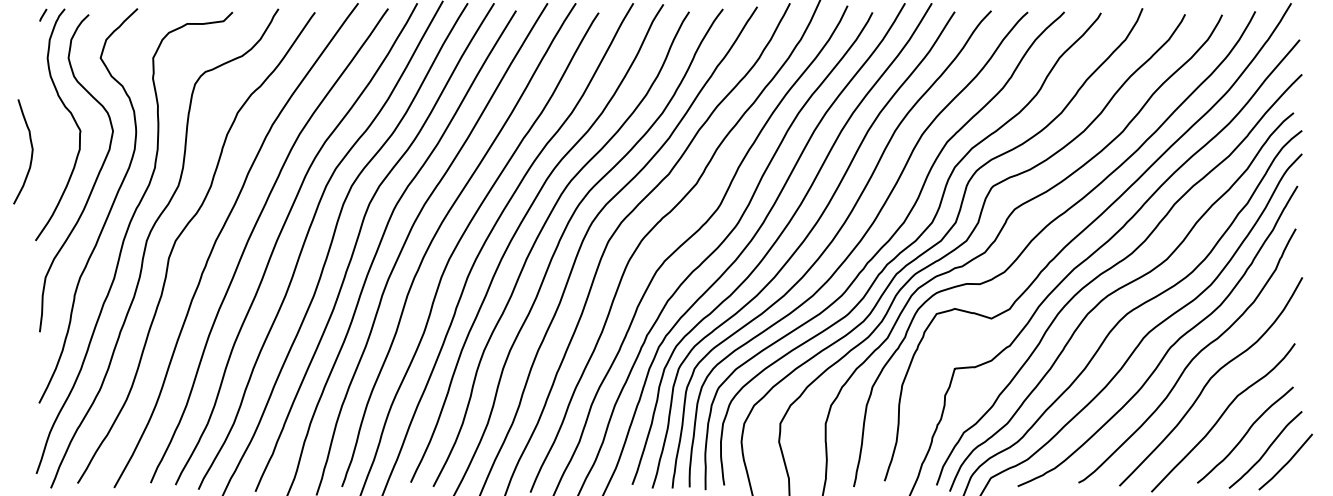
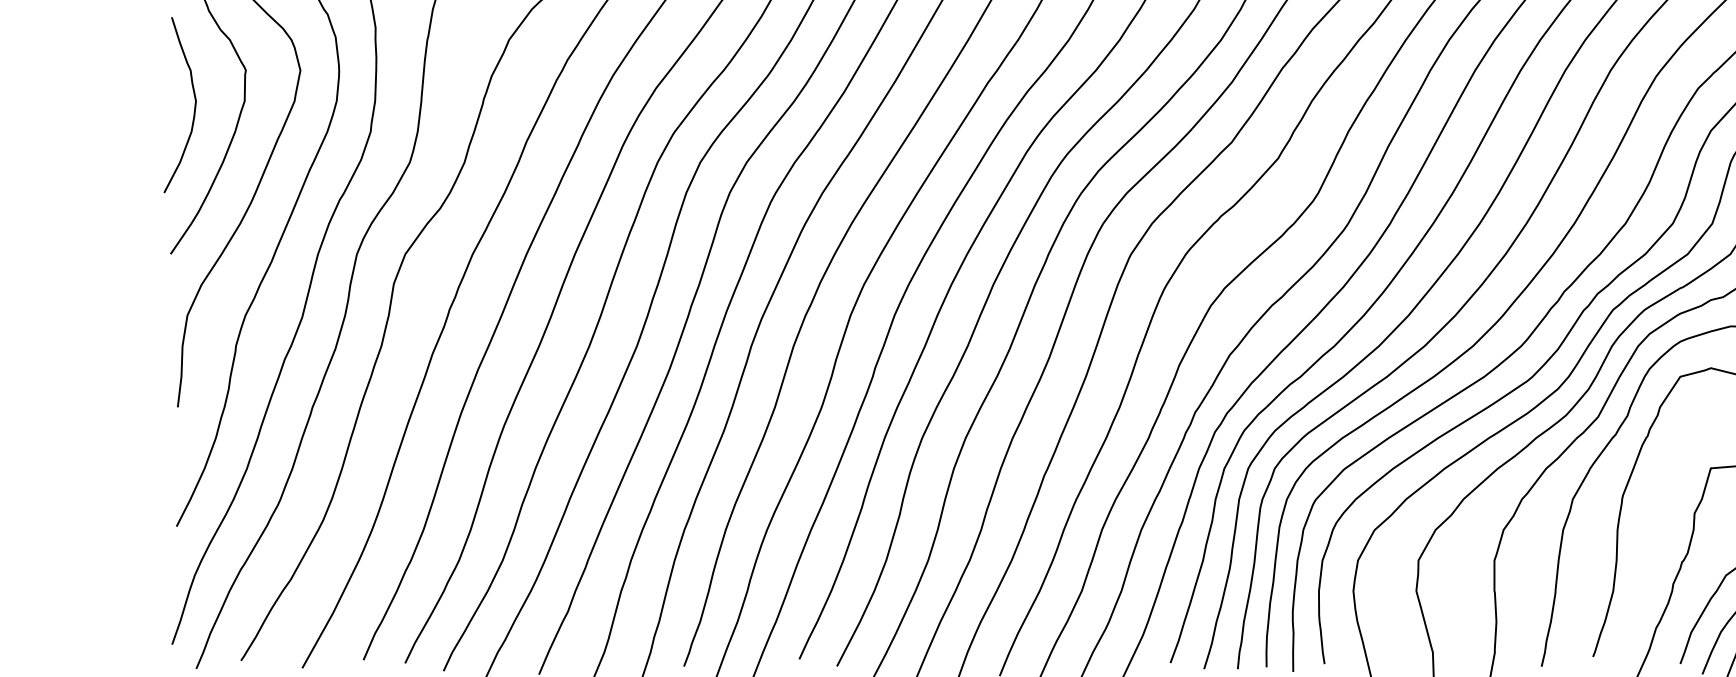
curve: (31, 151) -> (193, 104), moved

